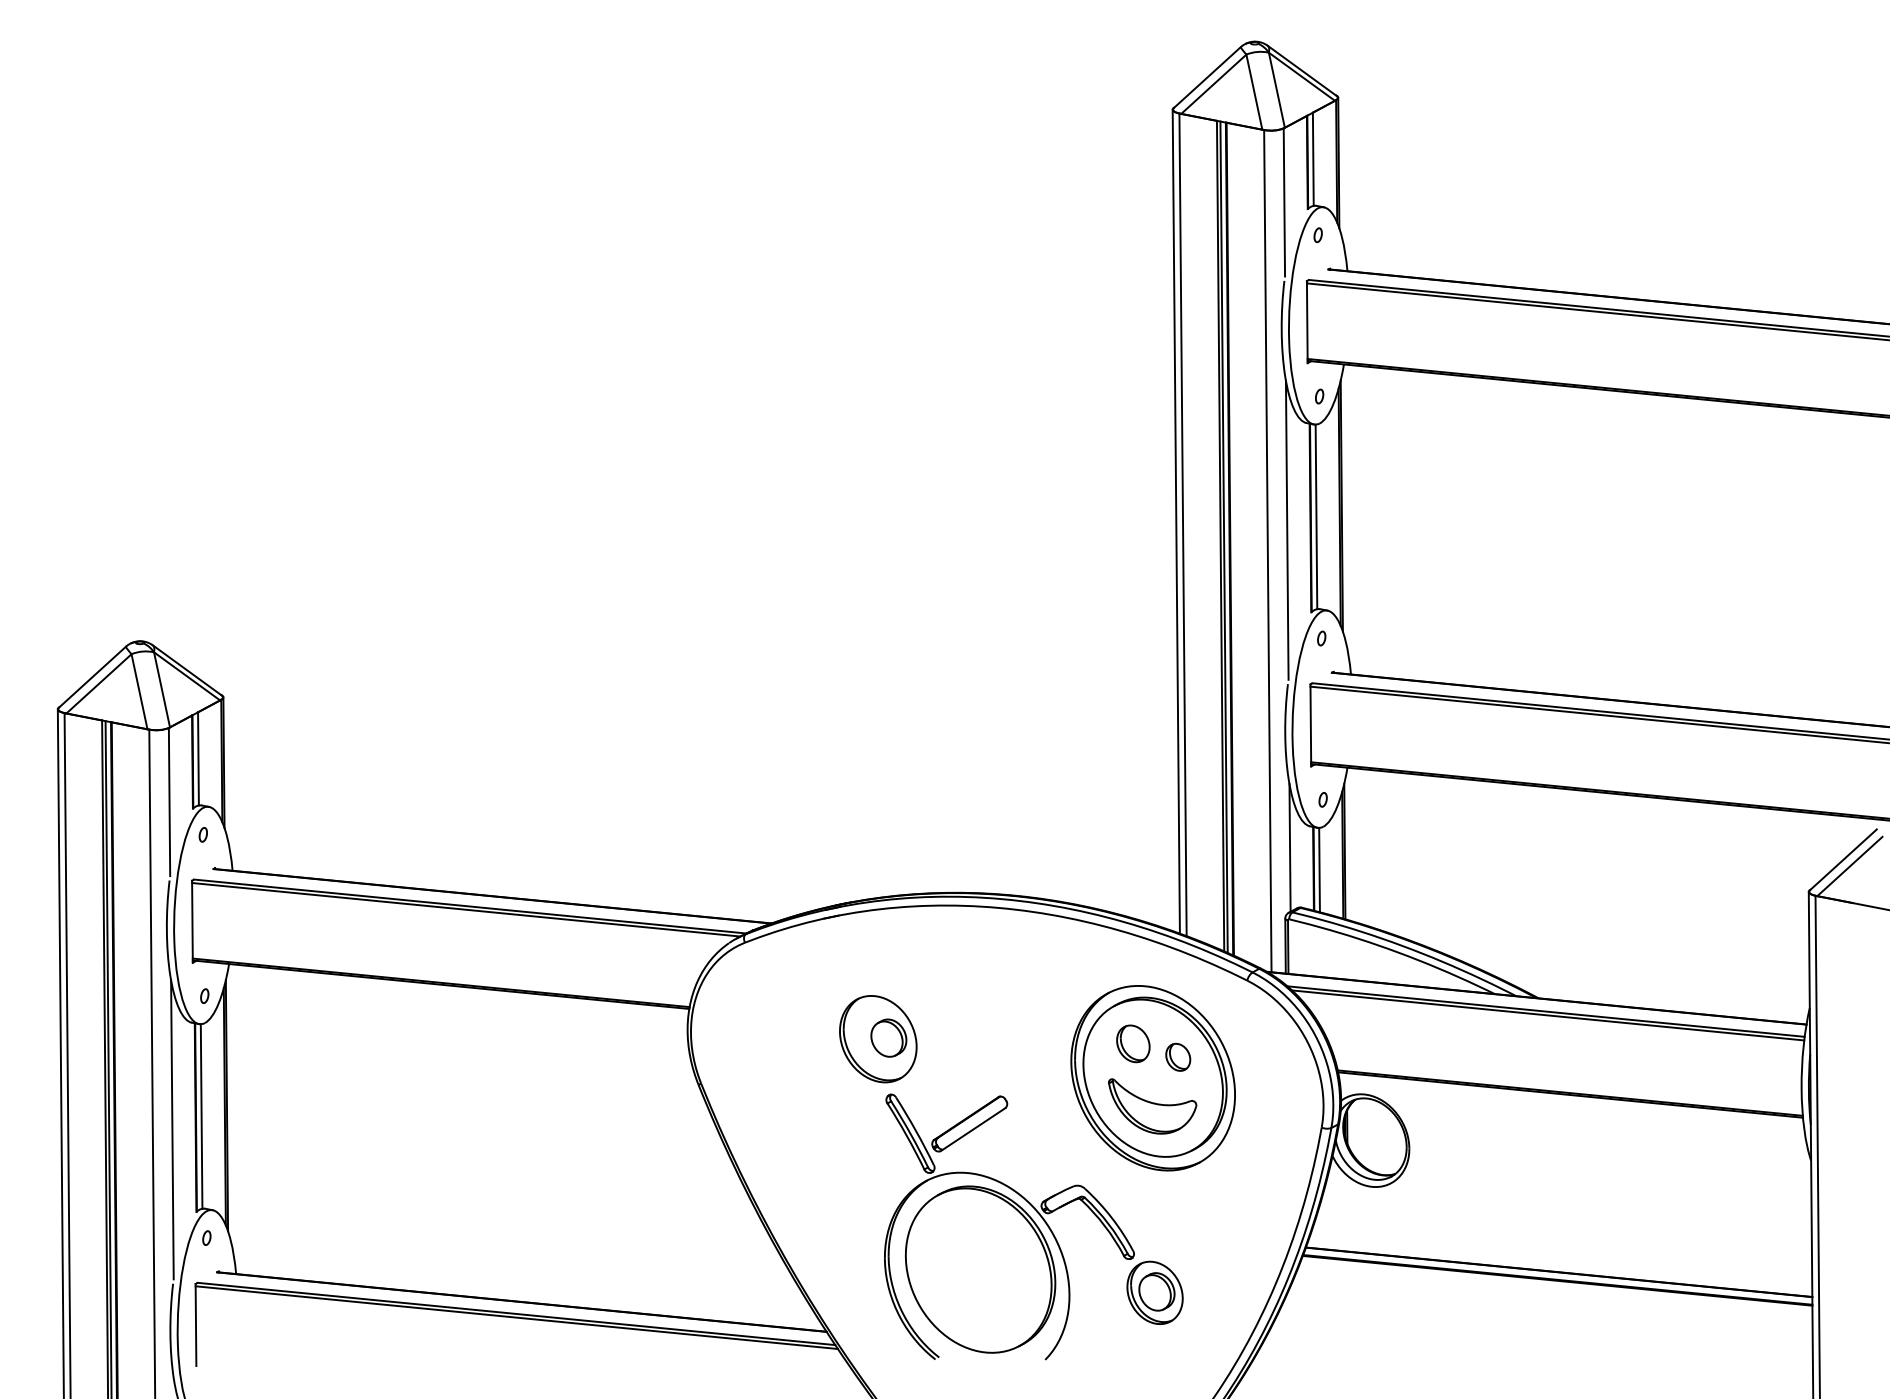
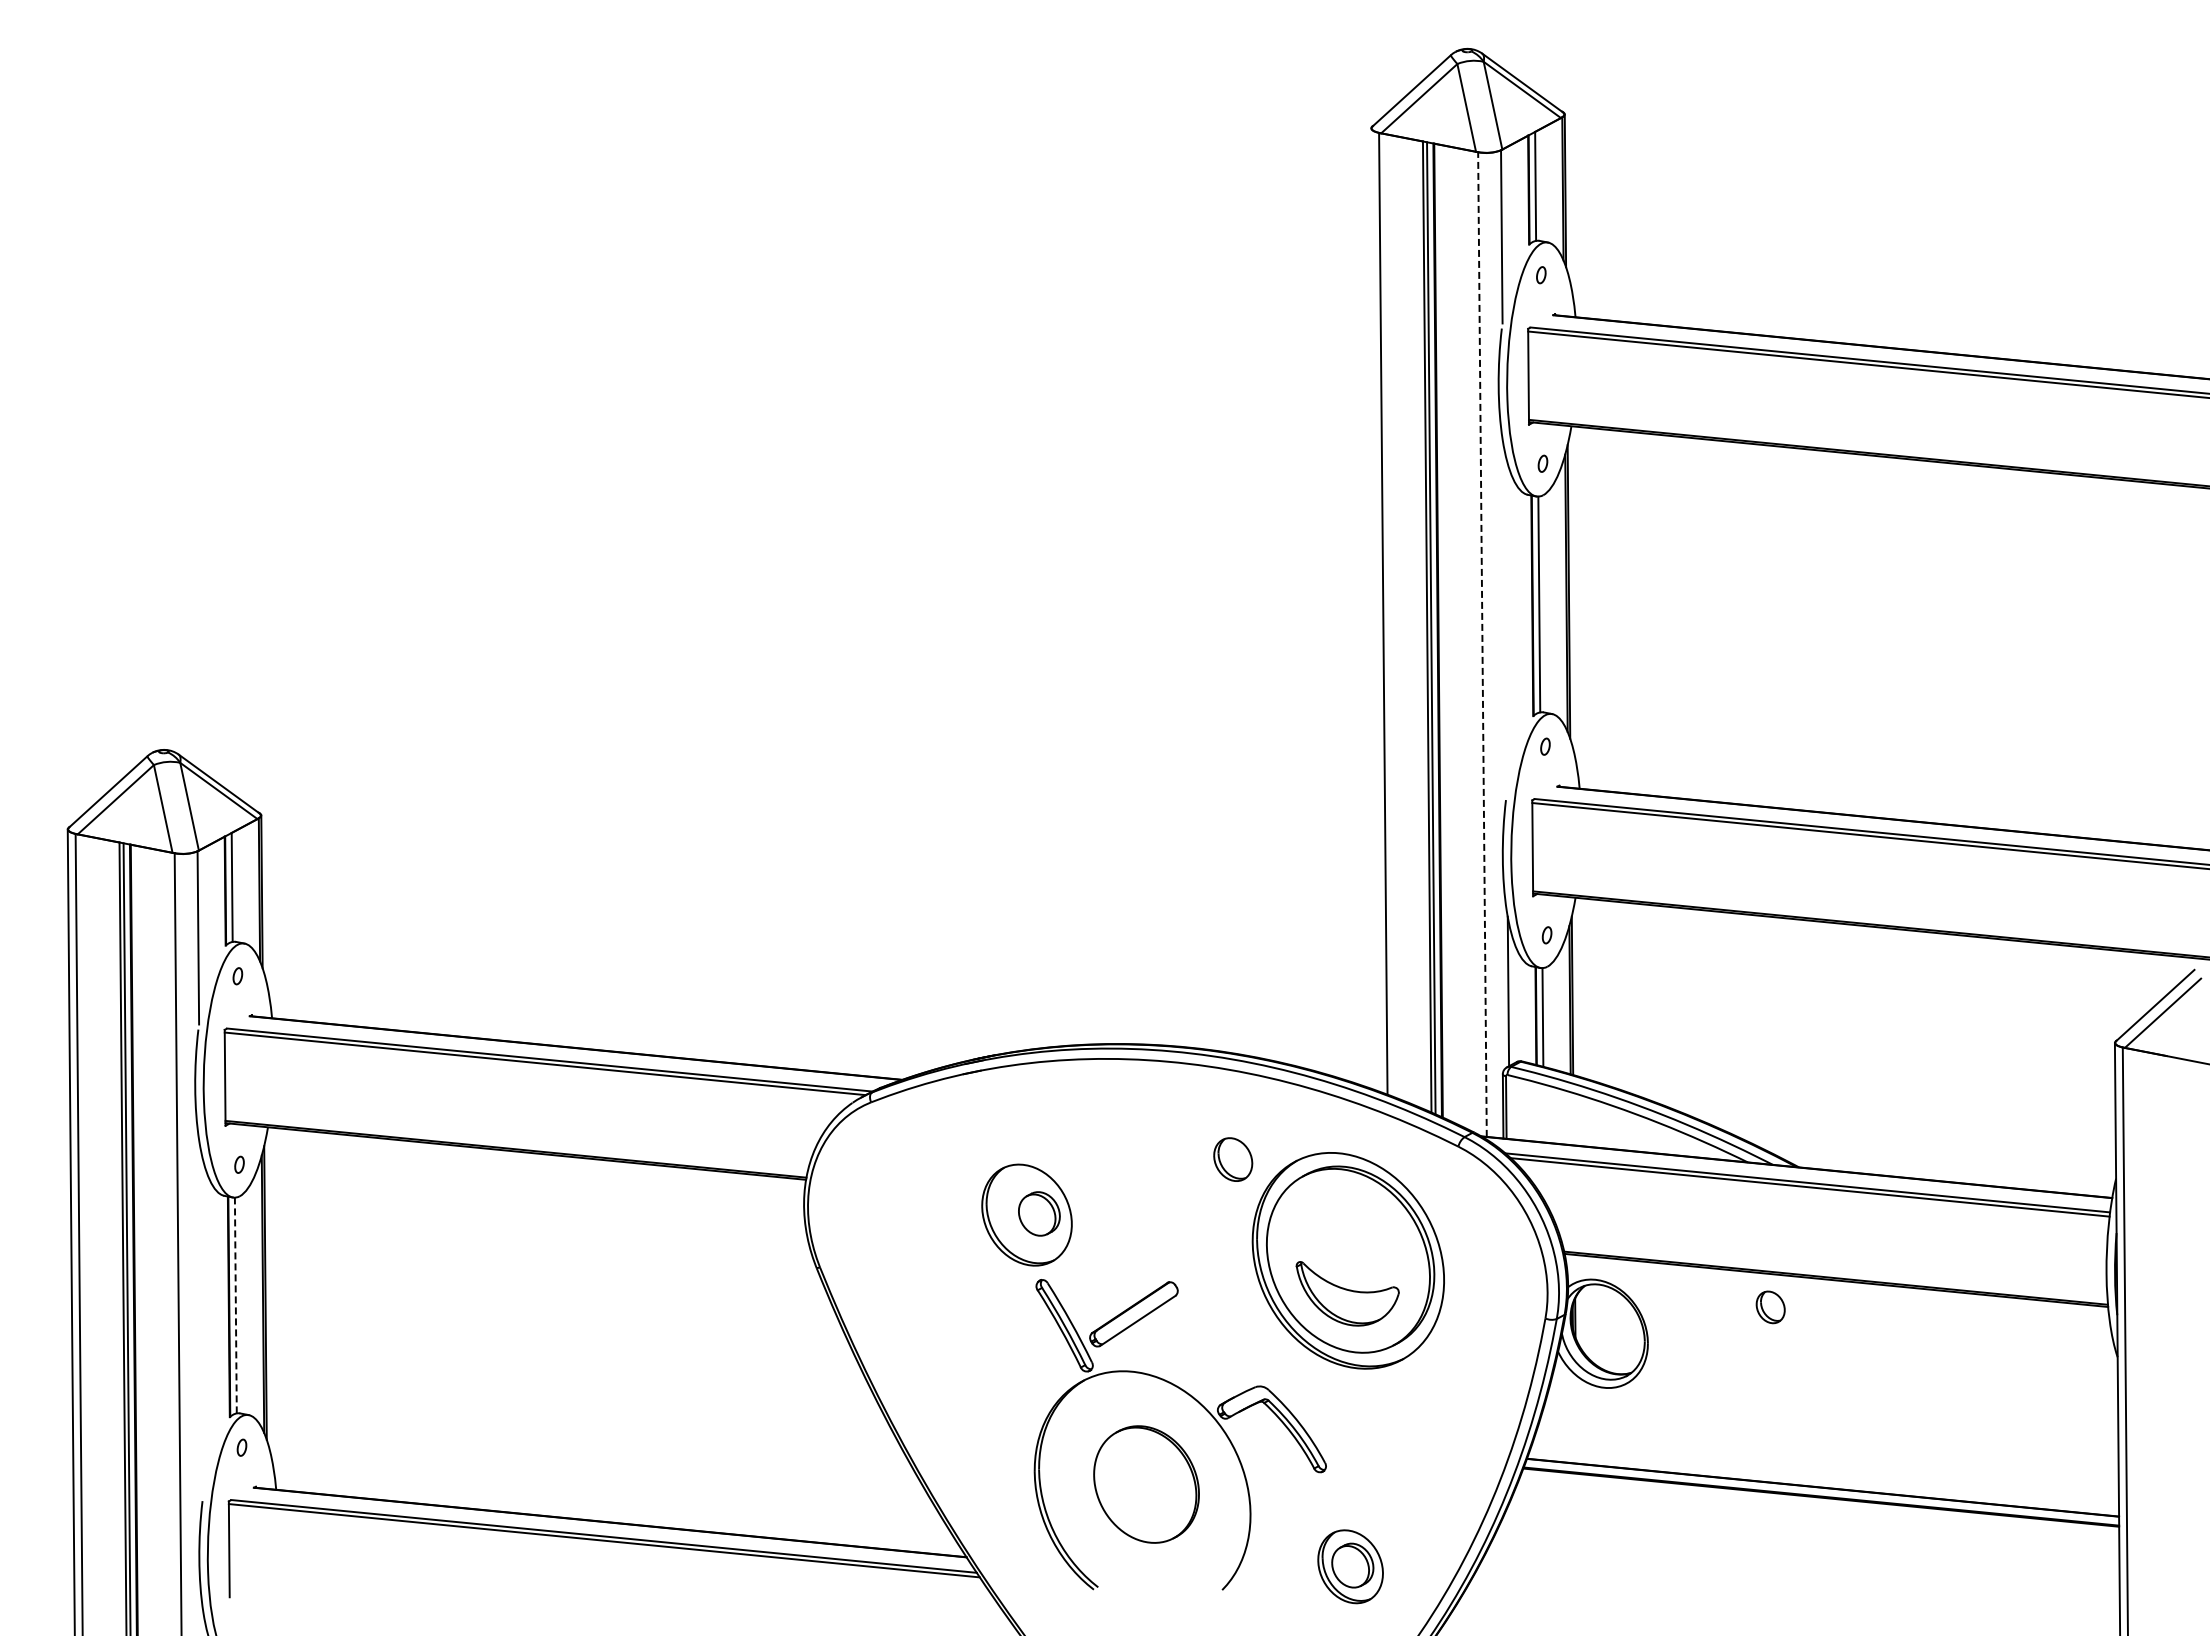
line: (1176, 521) -> (1375, 609), removed
line: (1286, 529) -> (1504, 619), removed
line: (1267, 551) -> (1482, 644), solid -> dashed
part: (1133, 1043) -> (1233, 1159), moved
part: (1178, 1057) -> (1770, 1307), moved
line: (201, 1116) -> (235, 1305), solid -> dashed
line: (172, 1130) -> (201, 1321), removed
part: (980, 1269) -> (1146, 1484), size x0.6
part: (1154, 1292) -> (1350, 1566), moved

